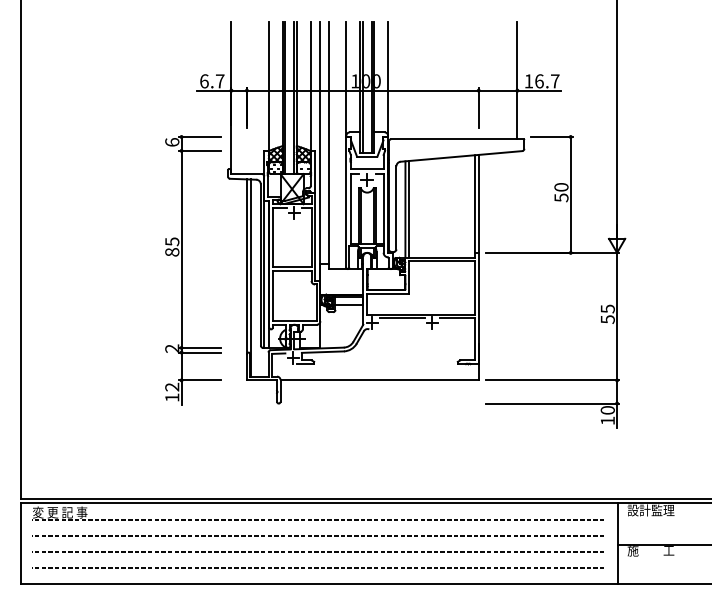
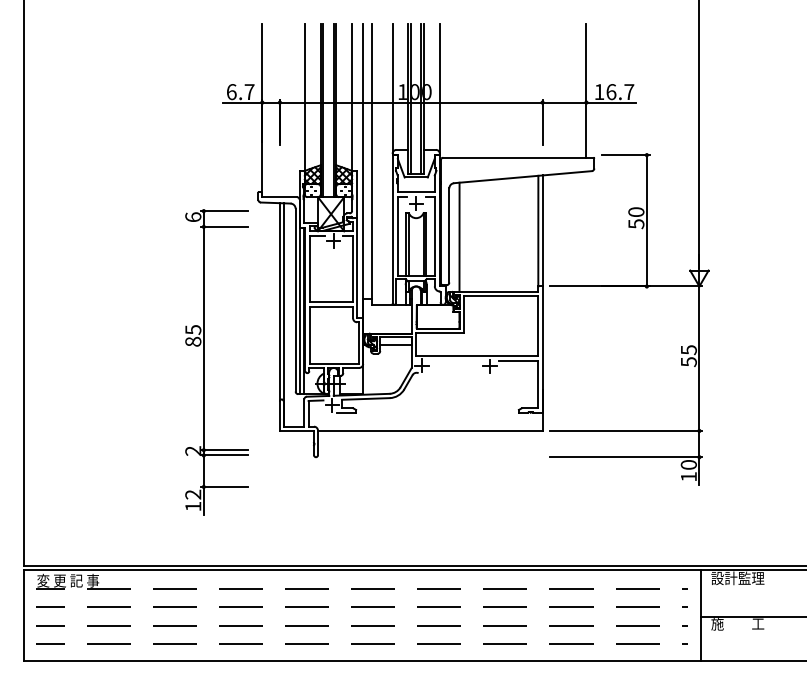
line: (408, 208) -> (463, 236), removed
part: (182, 270) -> (204, 362), moved
line: (401, 318) -> (455, 360), removed

